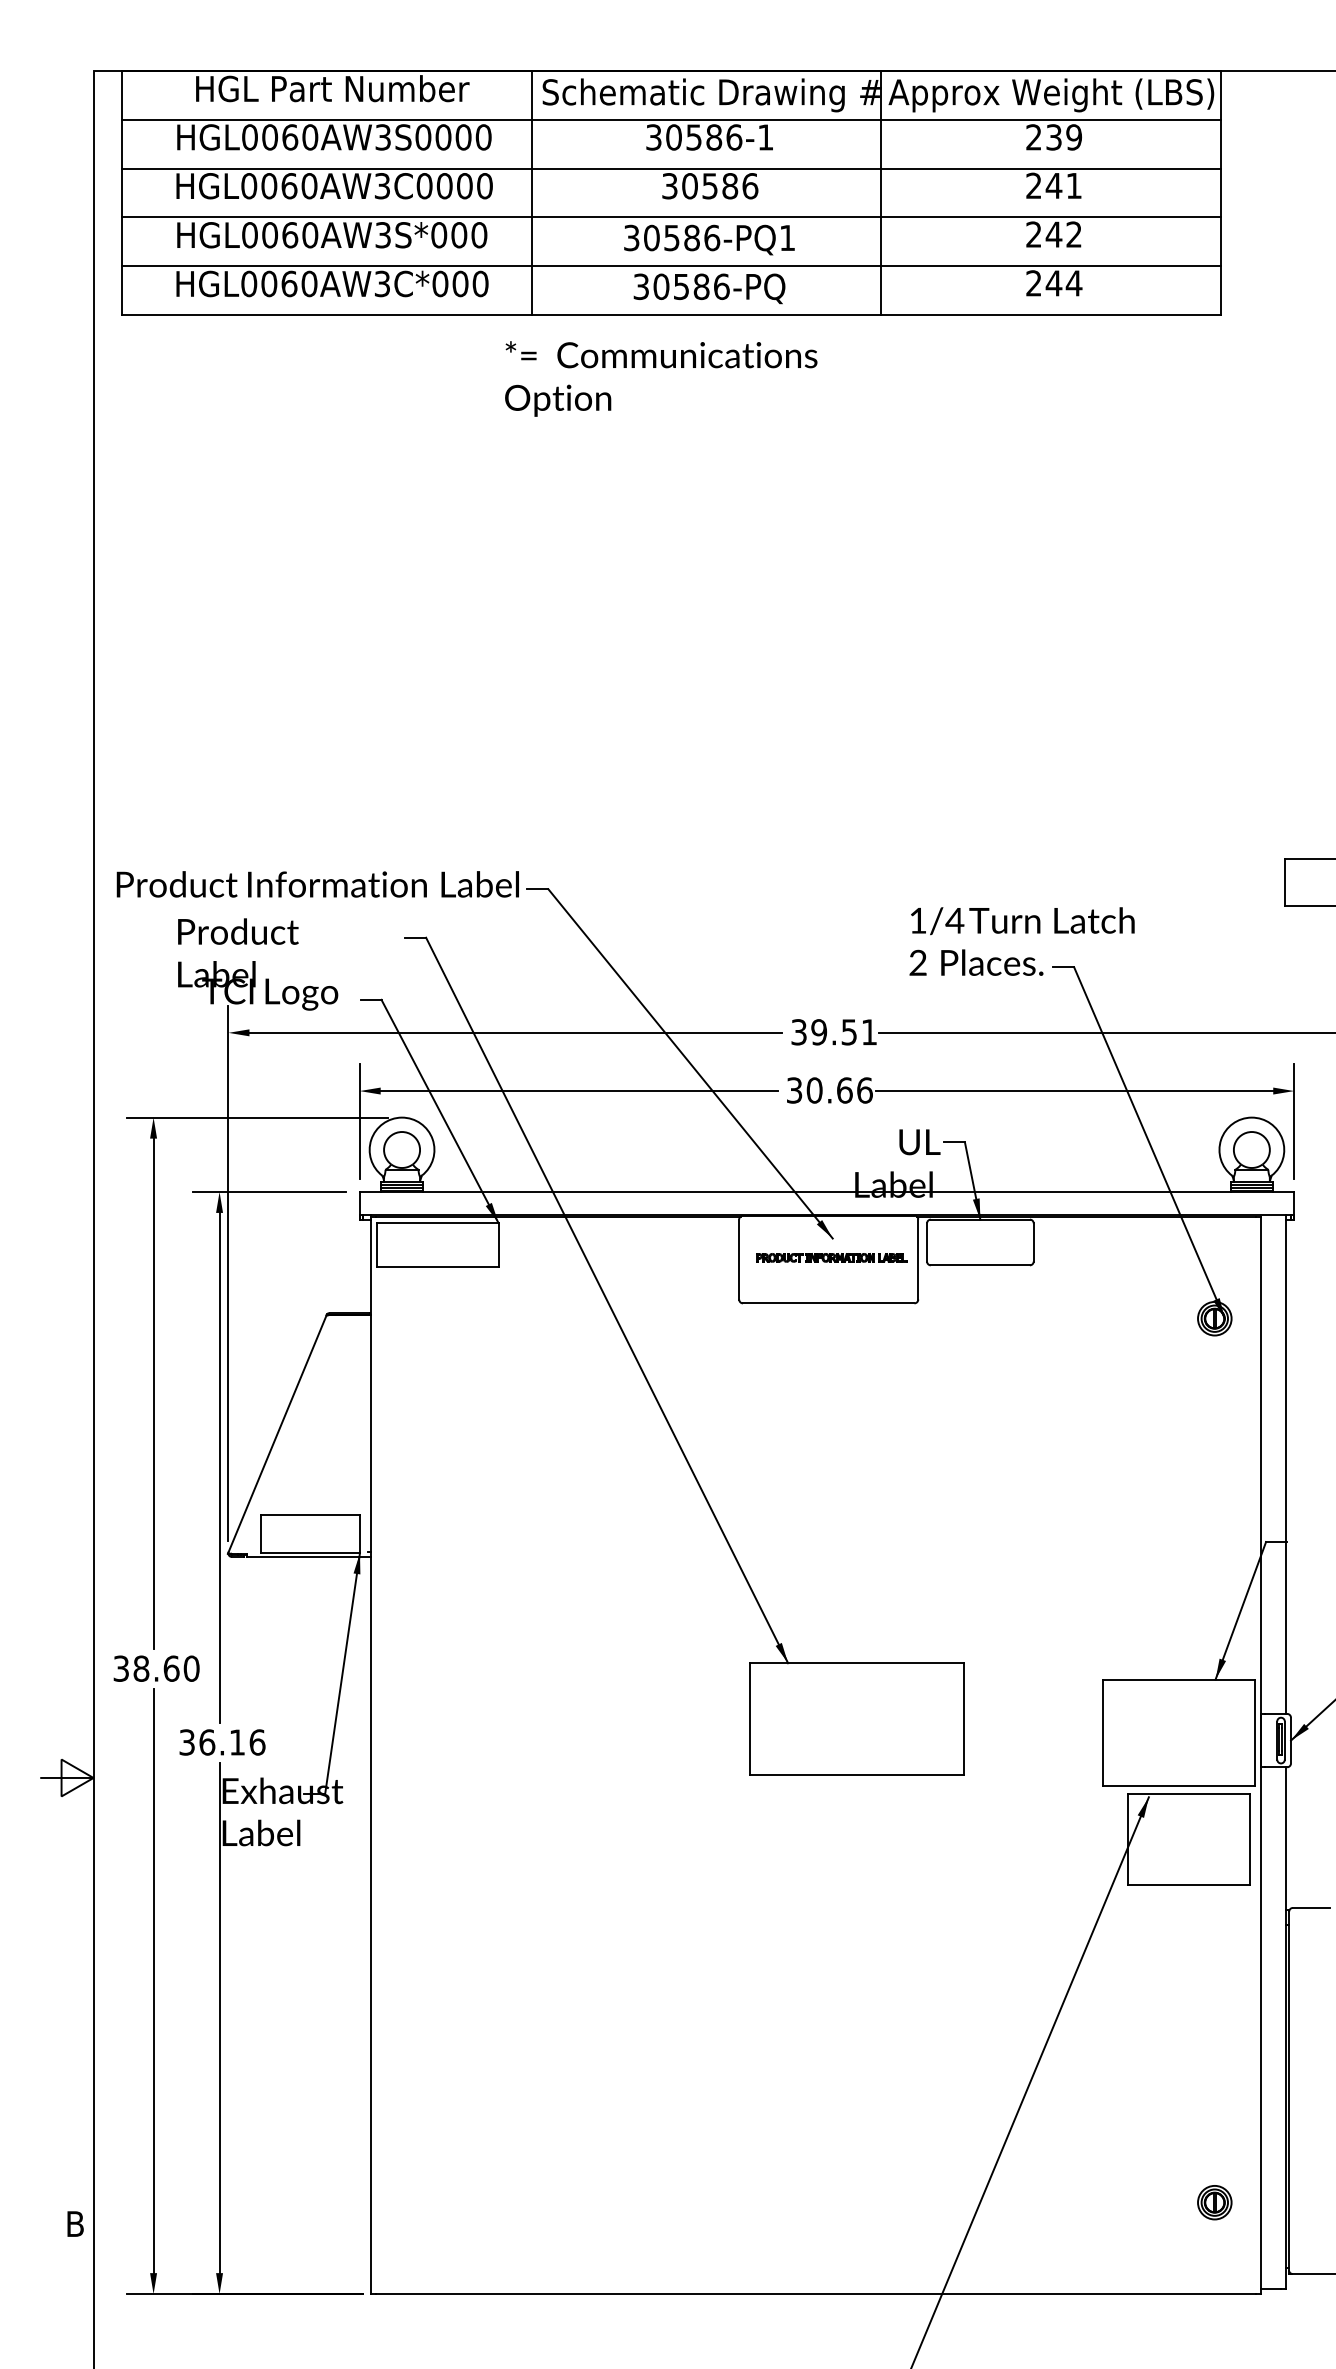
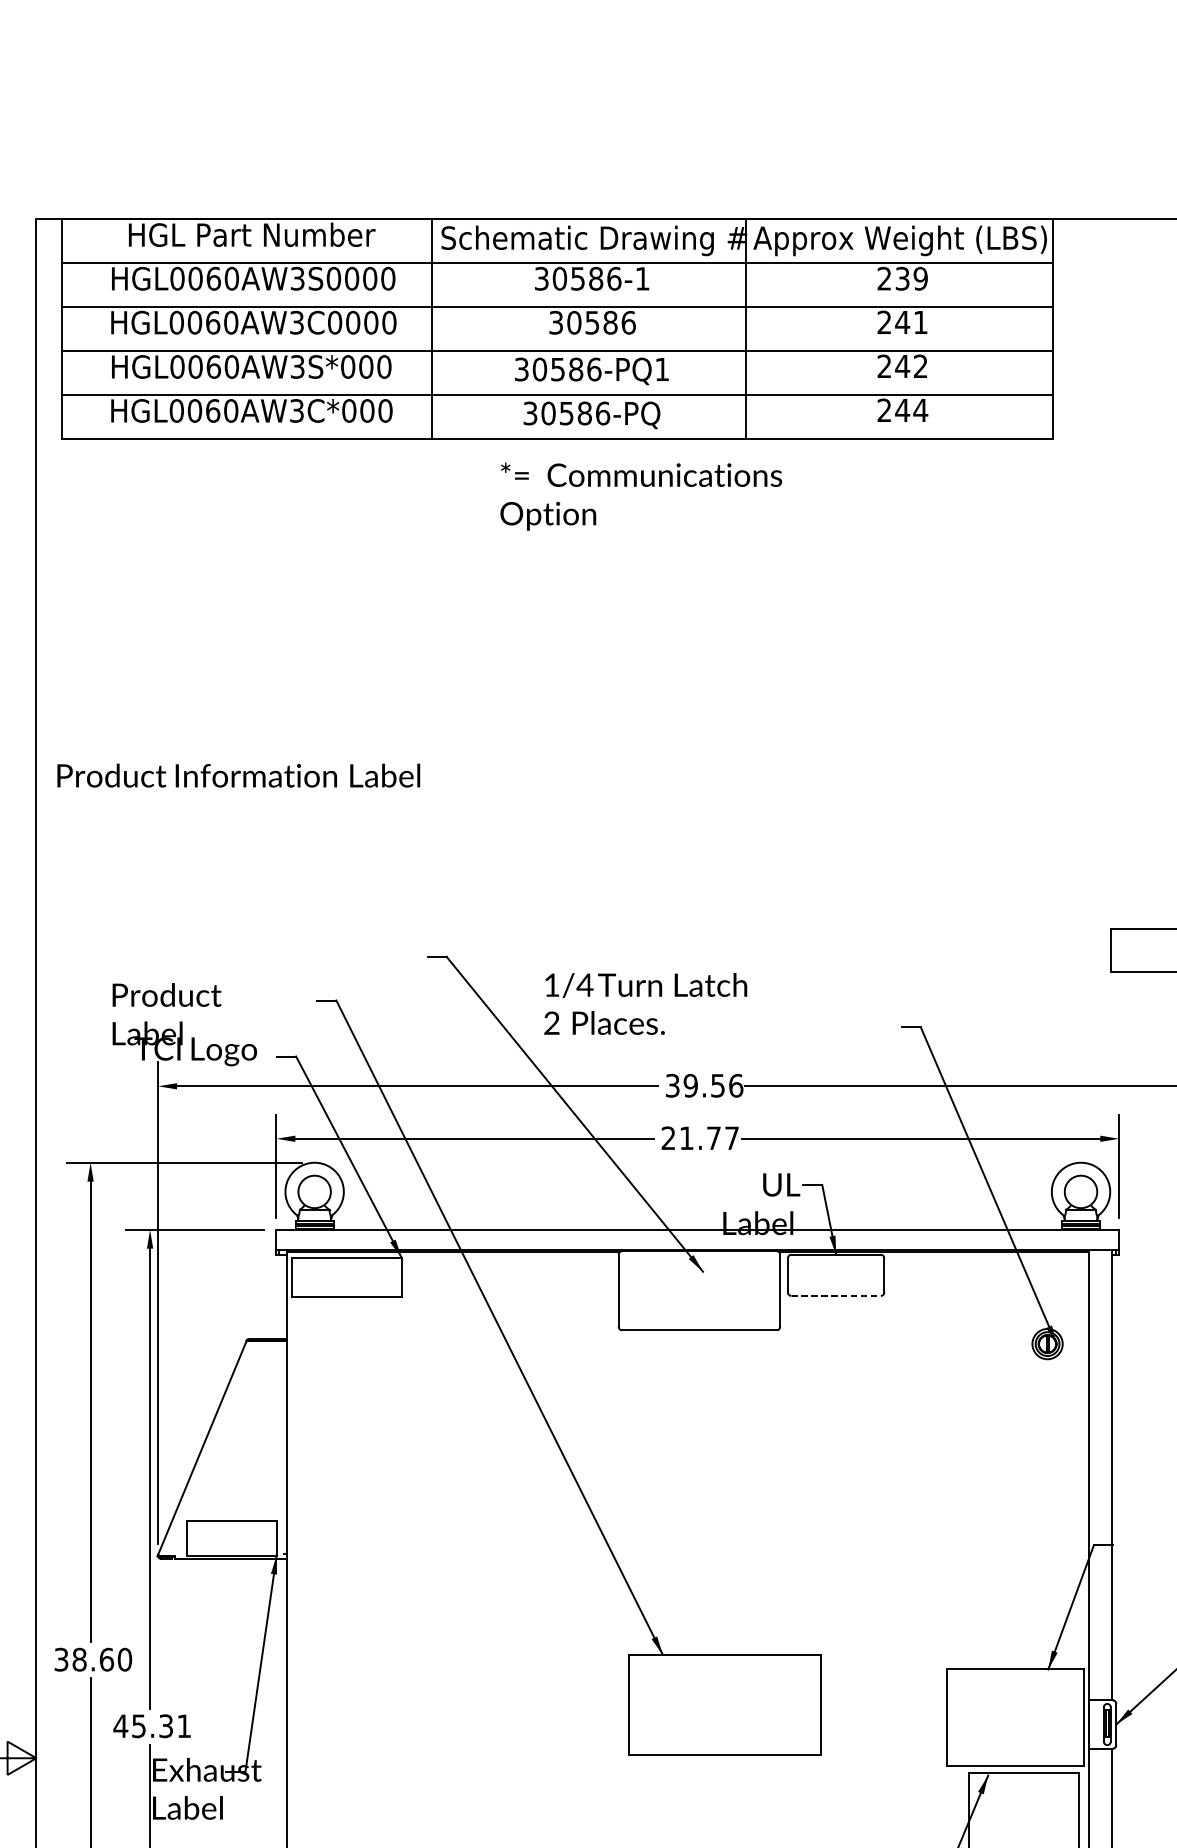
text: (661, 378) -> (641, 496), moved
text: (317, 884) -> (238, 775), moved
text: (1021, 941) -> (645, 1003), moved
text: (869, 1032) -> (736, 1085), 39.51 -> 39.56
text: (829, 1090) -> (700, 1138), 30.66 -> 21.77
part: (831, 1257) -> (701, 1288), removed
line: (980, 1265) -> (836, 1296), solid -> dashed
text: (221, 1742) -> (151, 1726), 36.16 -> 45.31

